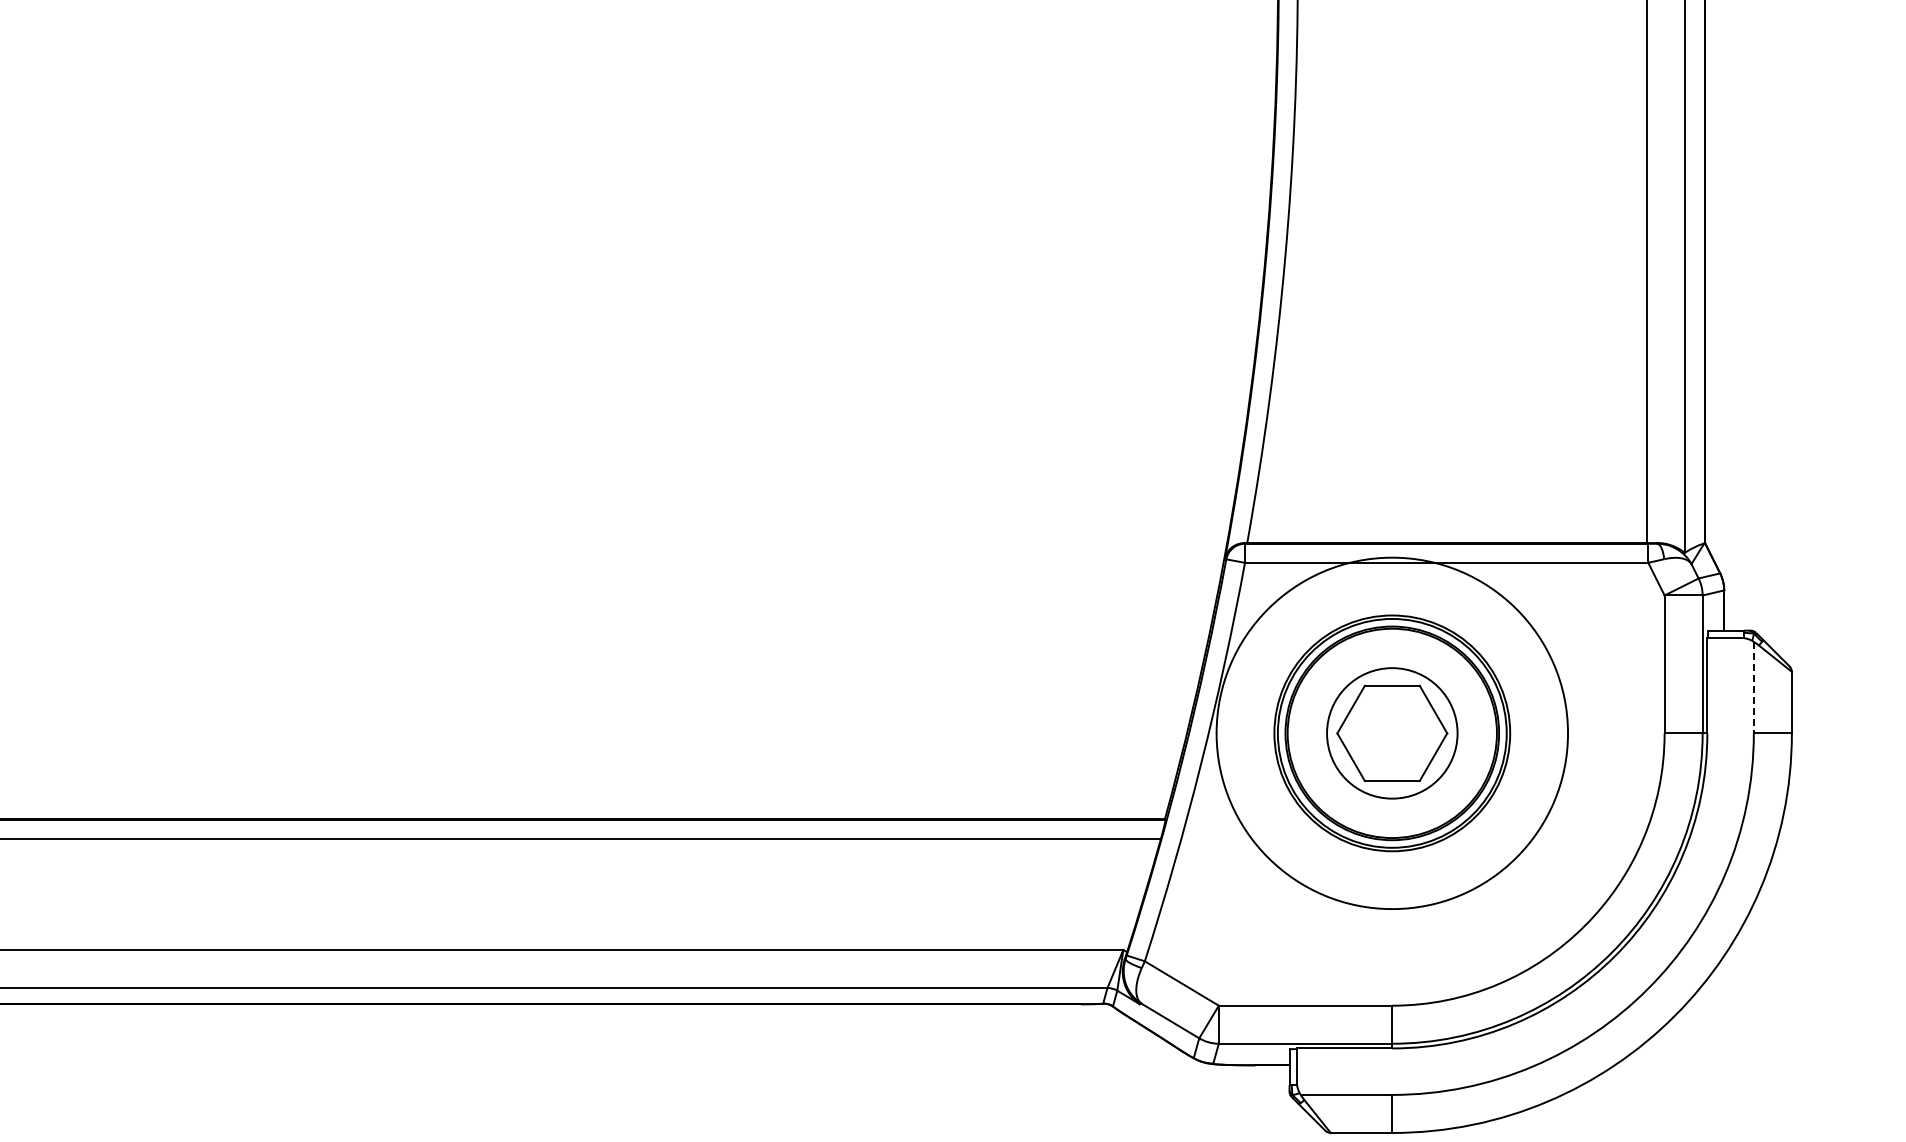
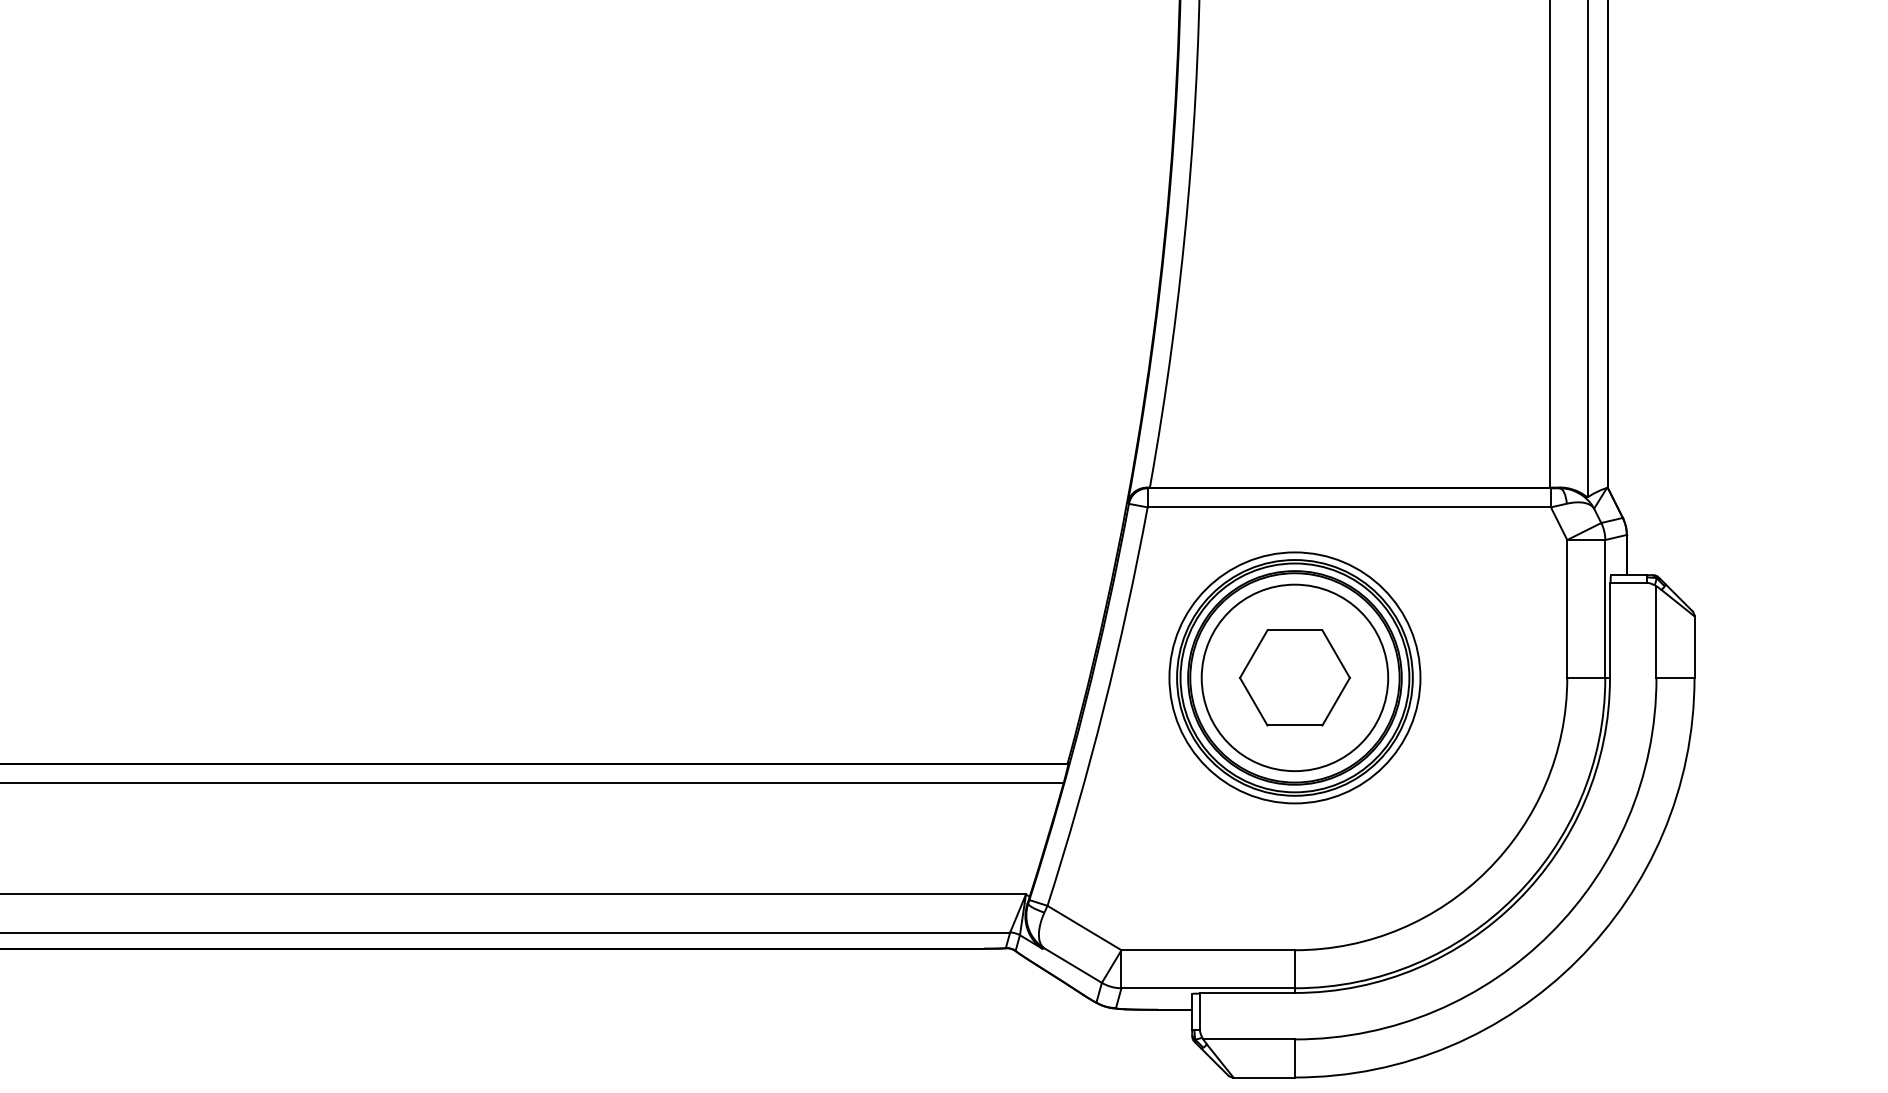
line: (1753, 687) -> (1656, 632), dashed -> solid
circle: (1391, 732) -> (1294, 677), size x0.71
circle: (1392, 733) -> (1295, 678), size x1.43

